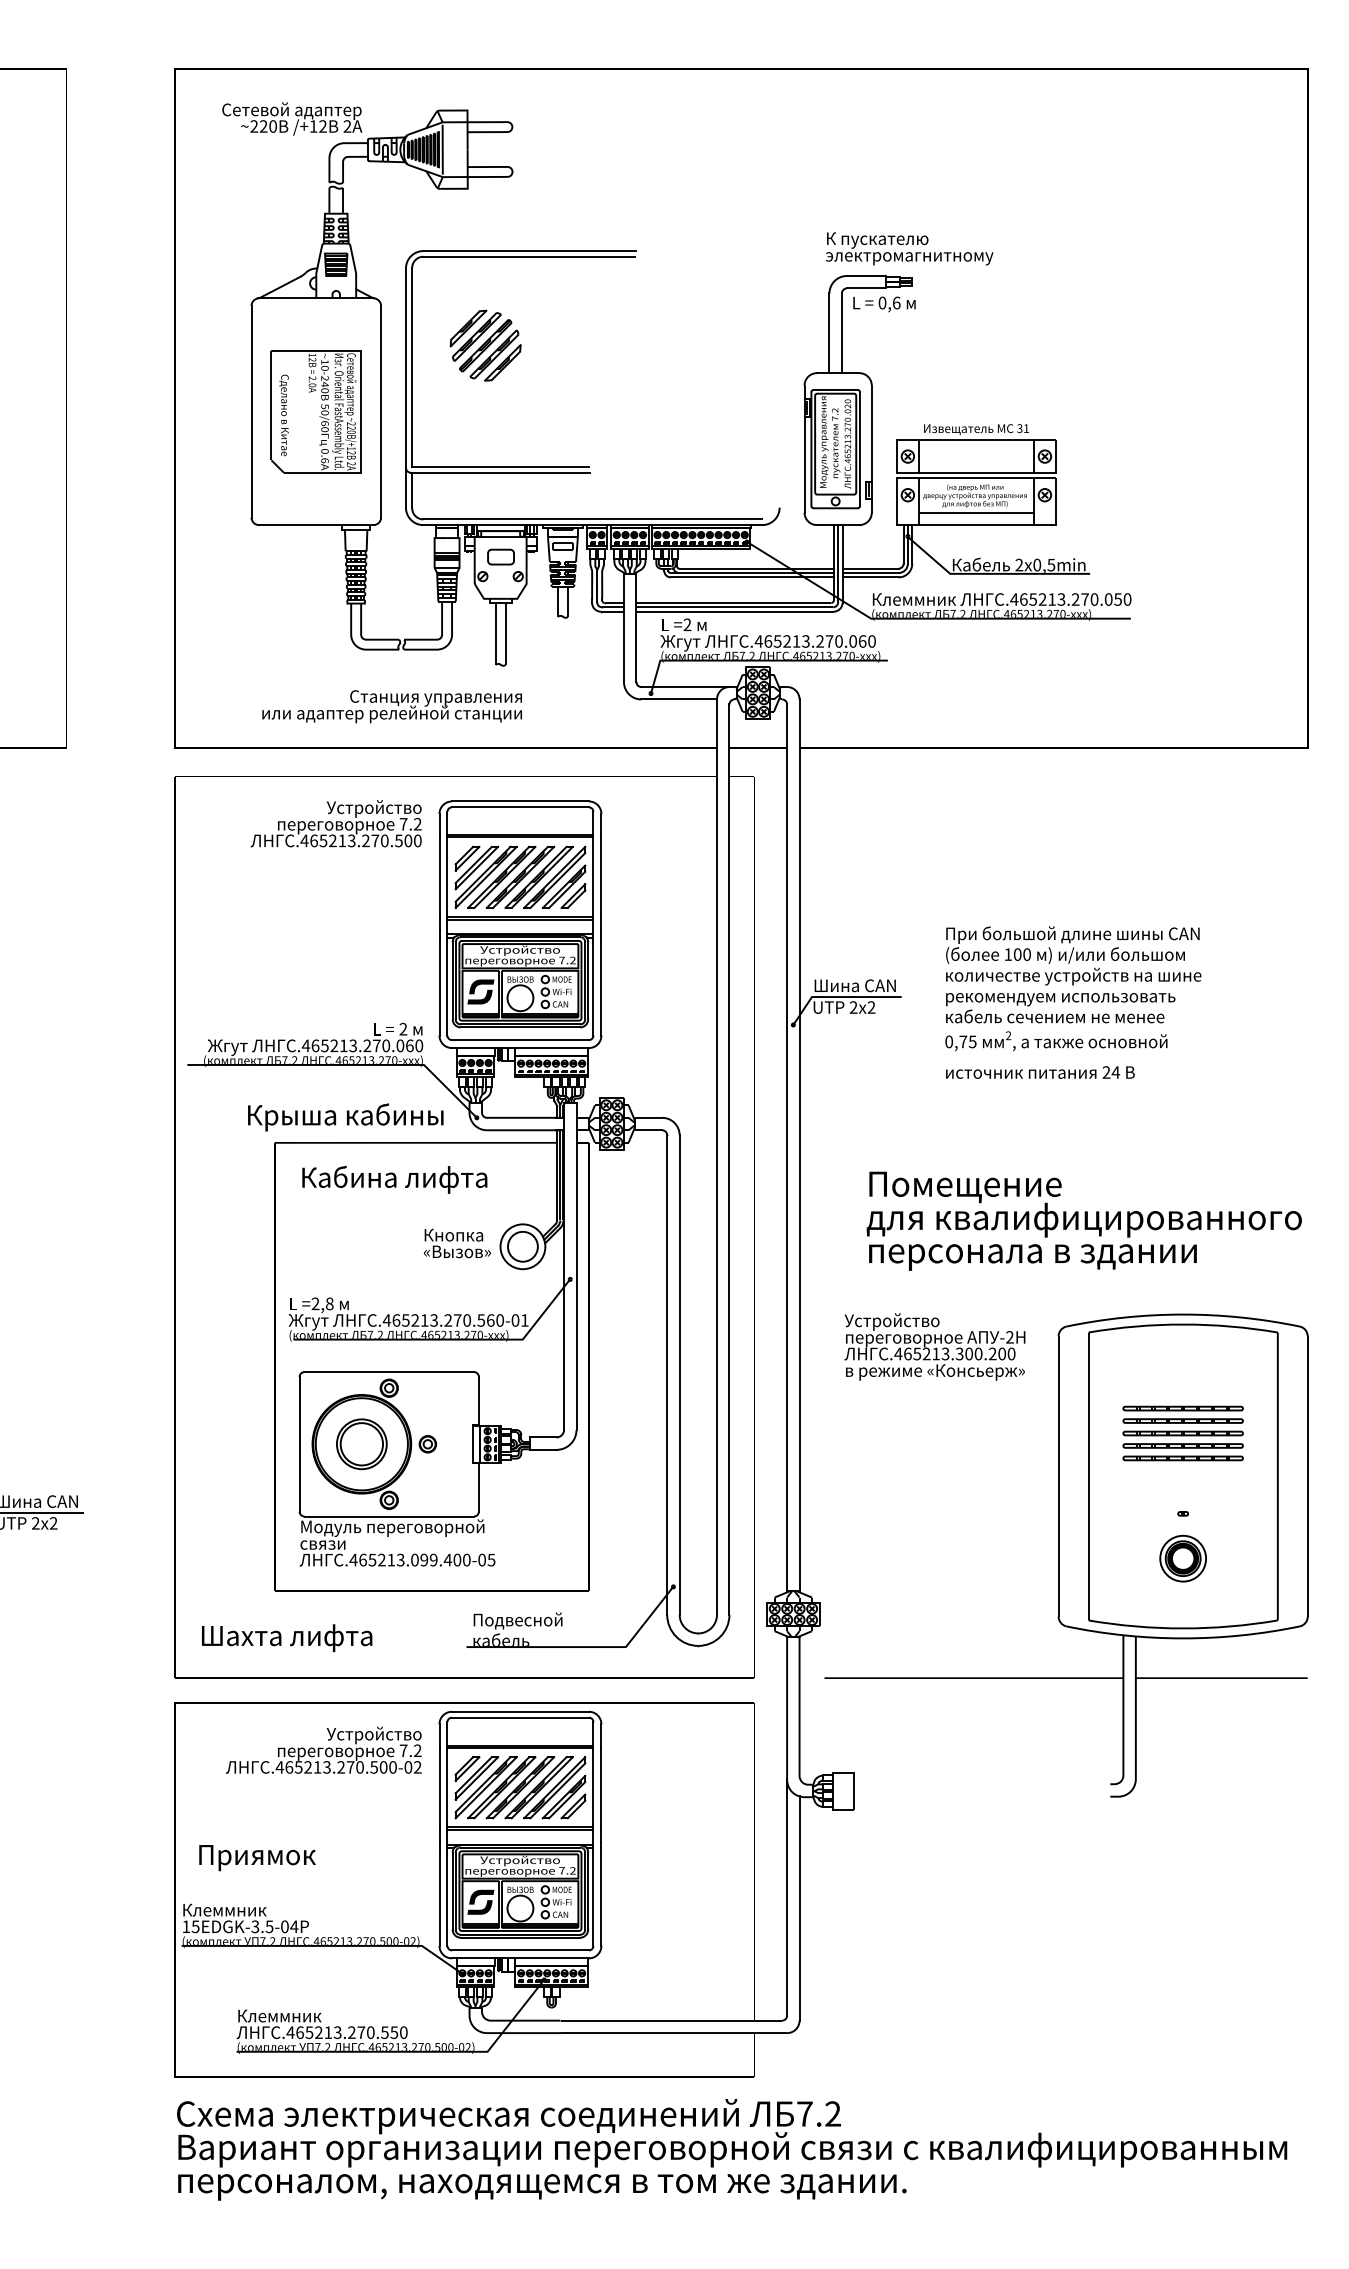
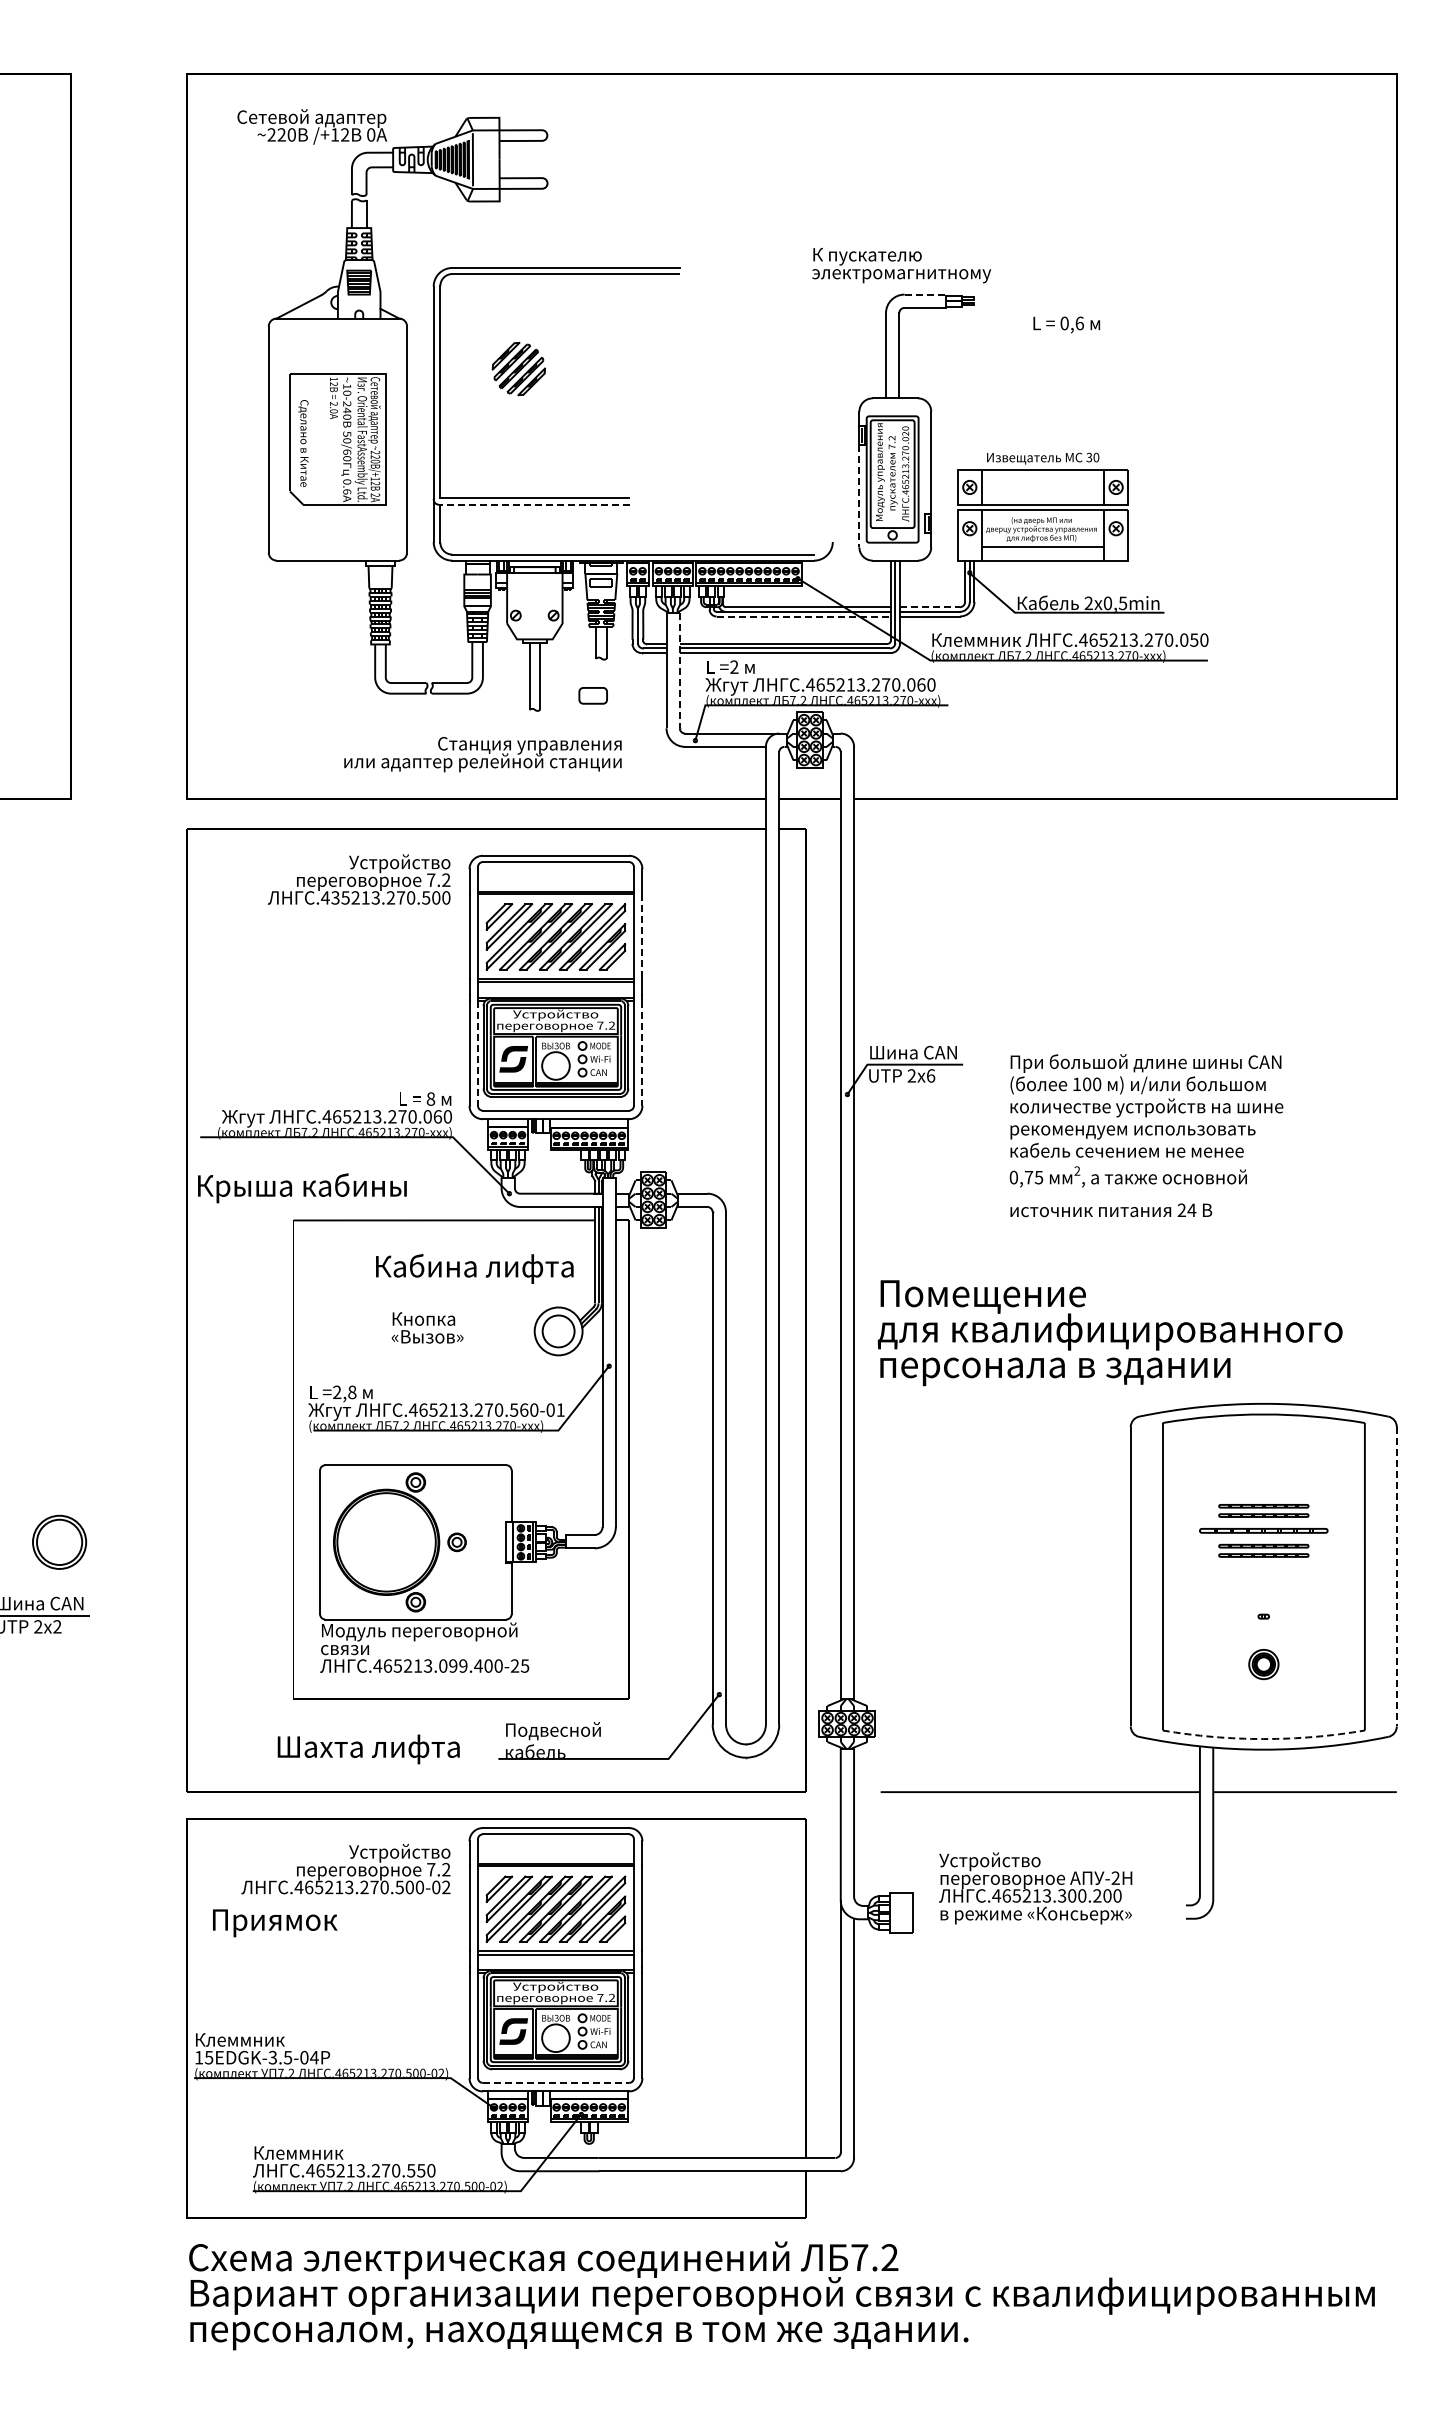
text: (347, 126) -> (371, 134), 2 -> 0
text: (909, 248) -> (901, 265), moved
line: (866, 275) -> (925, 294), solid -> dashed
text: (884, 304) -> (1066, 324), moved
part: (485, 345) -> (518, 368), size x0.7
text: (1026, 428) -> (1096, 457), 31 -> 30
line: (804, 465) -> (859, 496), solid -> dashed
line: (499, 472) -> (533, 504), solid -> dashed
part: (500, 556) -> (592, 695), moved
line: (870, 568) -> (929, 607), solid -> dashed
line: (753, 577) -> (804, 616), solid -> dashed
line: (636, 627) -> (679, 670), solid -> dashed
text: (391, 706) -> (482, 754), moved
text: (314, 840) -> (335, 897), .465213.270.500 -> .435213.270.500
line: (601, 877) -> (642, 937), solid -> dashed
line: (447, 987) -> (478, 1054), solid -> dashed
line: (601, 987) -> (642, 1054), solid -> dashed
text: (1073, 1002) -> (1146, 1135), moved
text: (871, 1007) -> (930, 1075), 2x2 -> 2x6
text: (402, 1028) -> (430, 1098), 2 -> 8
text: (345, 1117) -> (302, 1188), moved
text: (394, 1179) -> (474, 1268), moved
text: (1083, 1221) -> (1109, 1333), moved
text: (457, 1243) -> (427, 1327), moved
text: (934, 1347) -> (1035, 1888), moved
part: (1182, 1414) -> (1263, 1510), size x0.7
part: (361, 1443) -> (59, 1541), moved
part: (1182, 1451) -> (1263, 1550), size x0.7
line: (1307, 1476) -> (1396, 1576), solid -> dashed
part: (1182, 1558) -> (1263, 1664), size x0.6
text: (481, 1559) -> (514, 1665), .465213.099.400-05 -> .465213.099.400-25
arc: (1182, 1628) -> (1263, 1739), solid -> dashed
text: (286, 1638) -> (368, 1749), moved
text: (257, 1858) -> (275, 1923), moved
line: (520, 1950) -> (556, 2082), solid -> dashed

